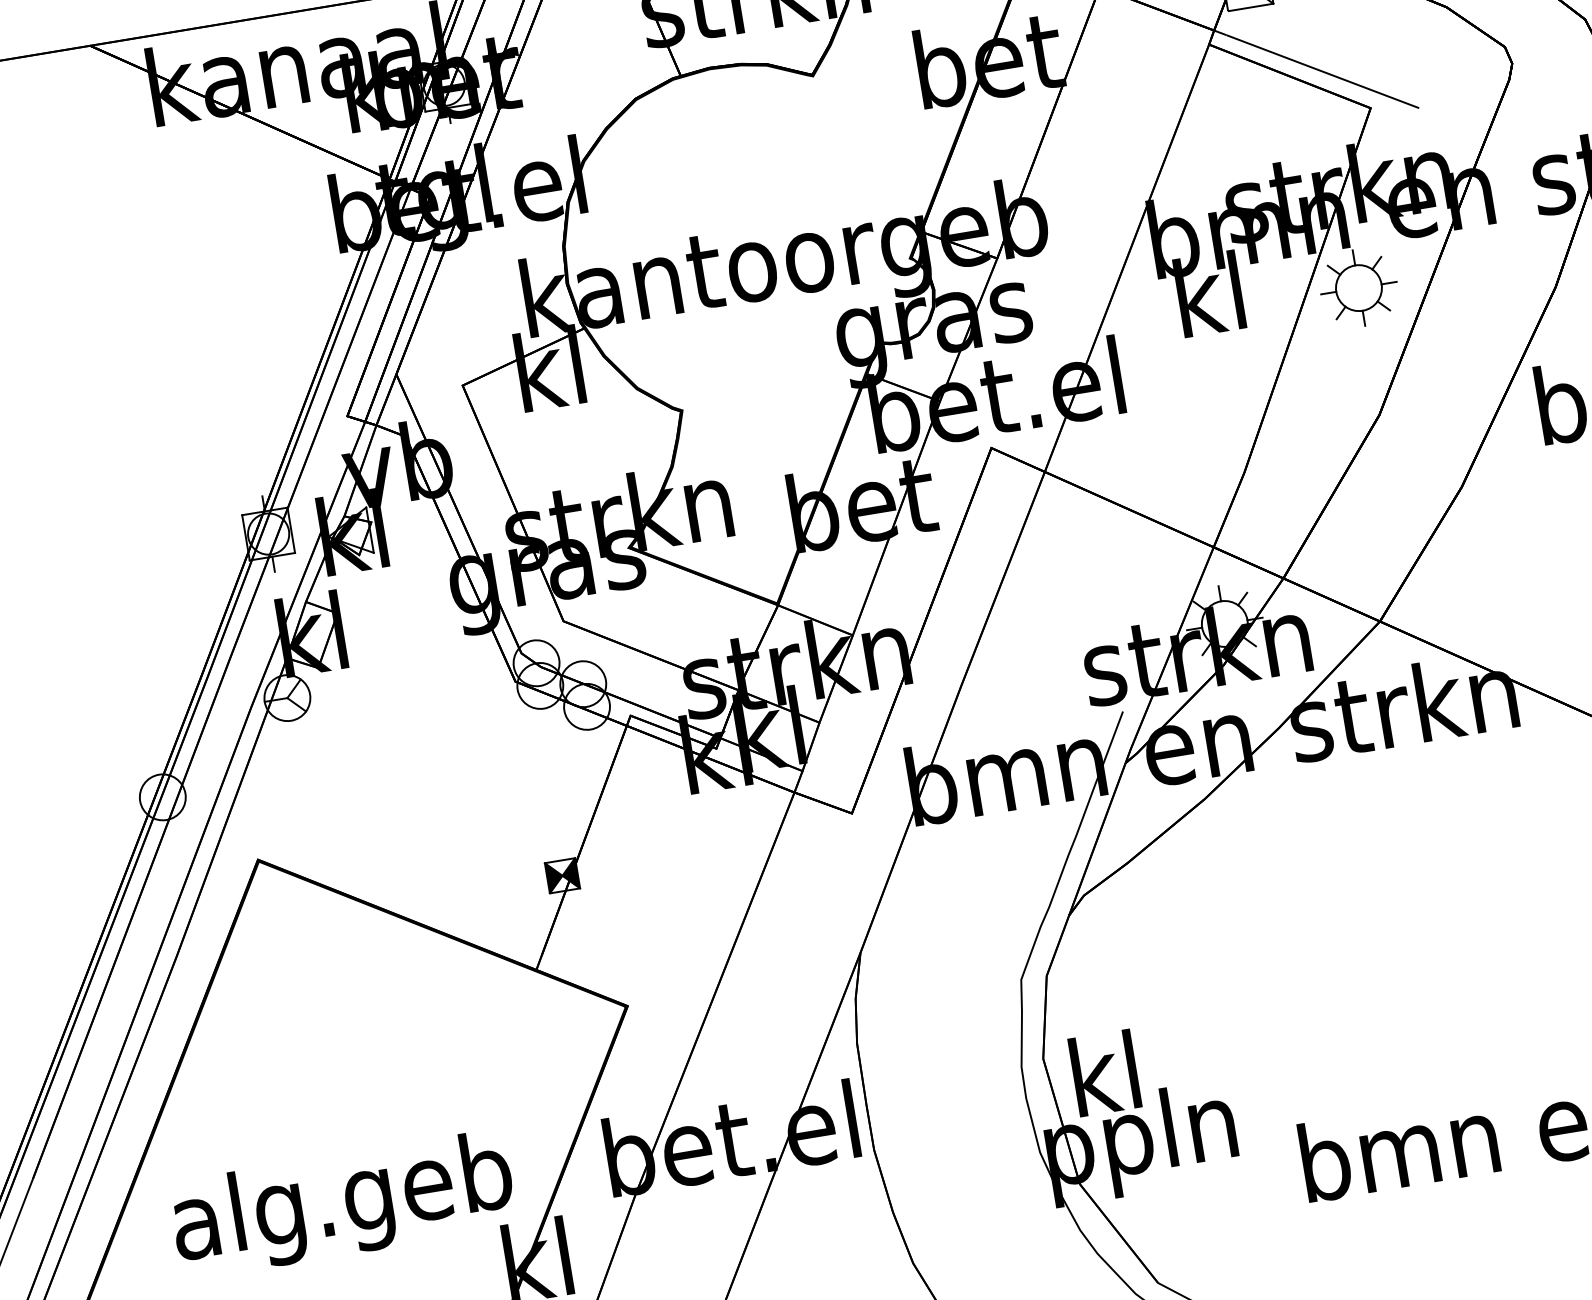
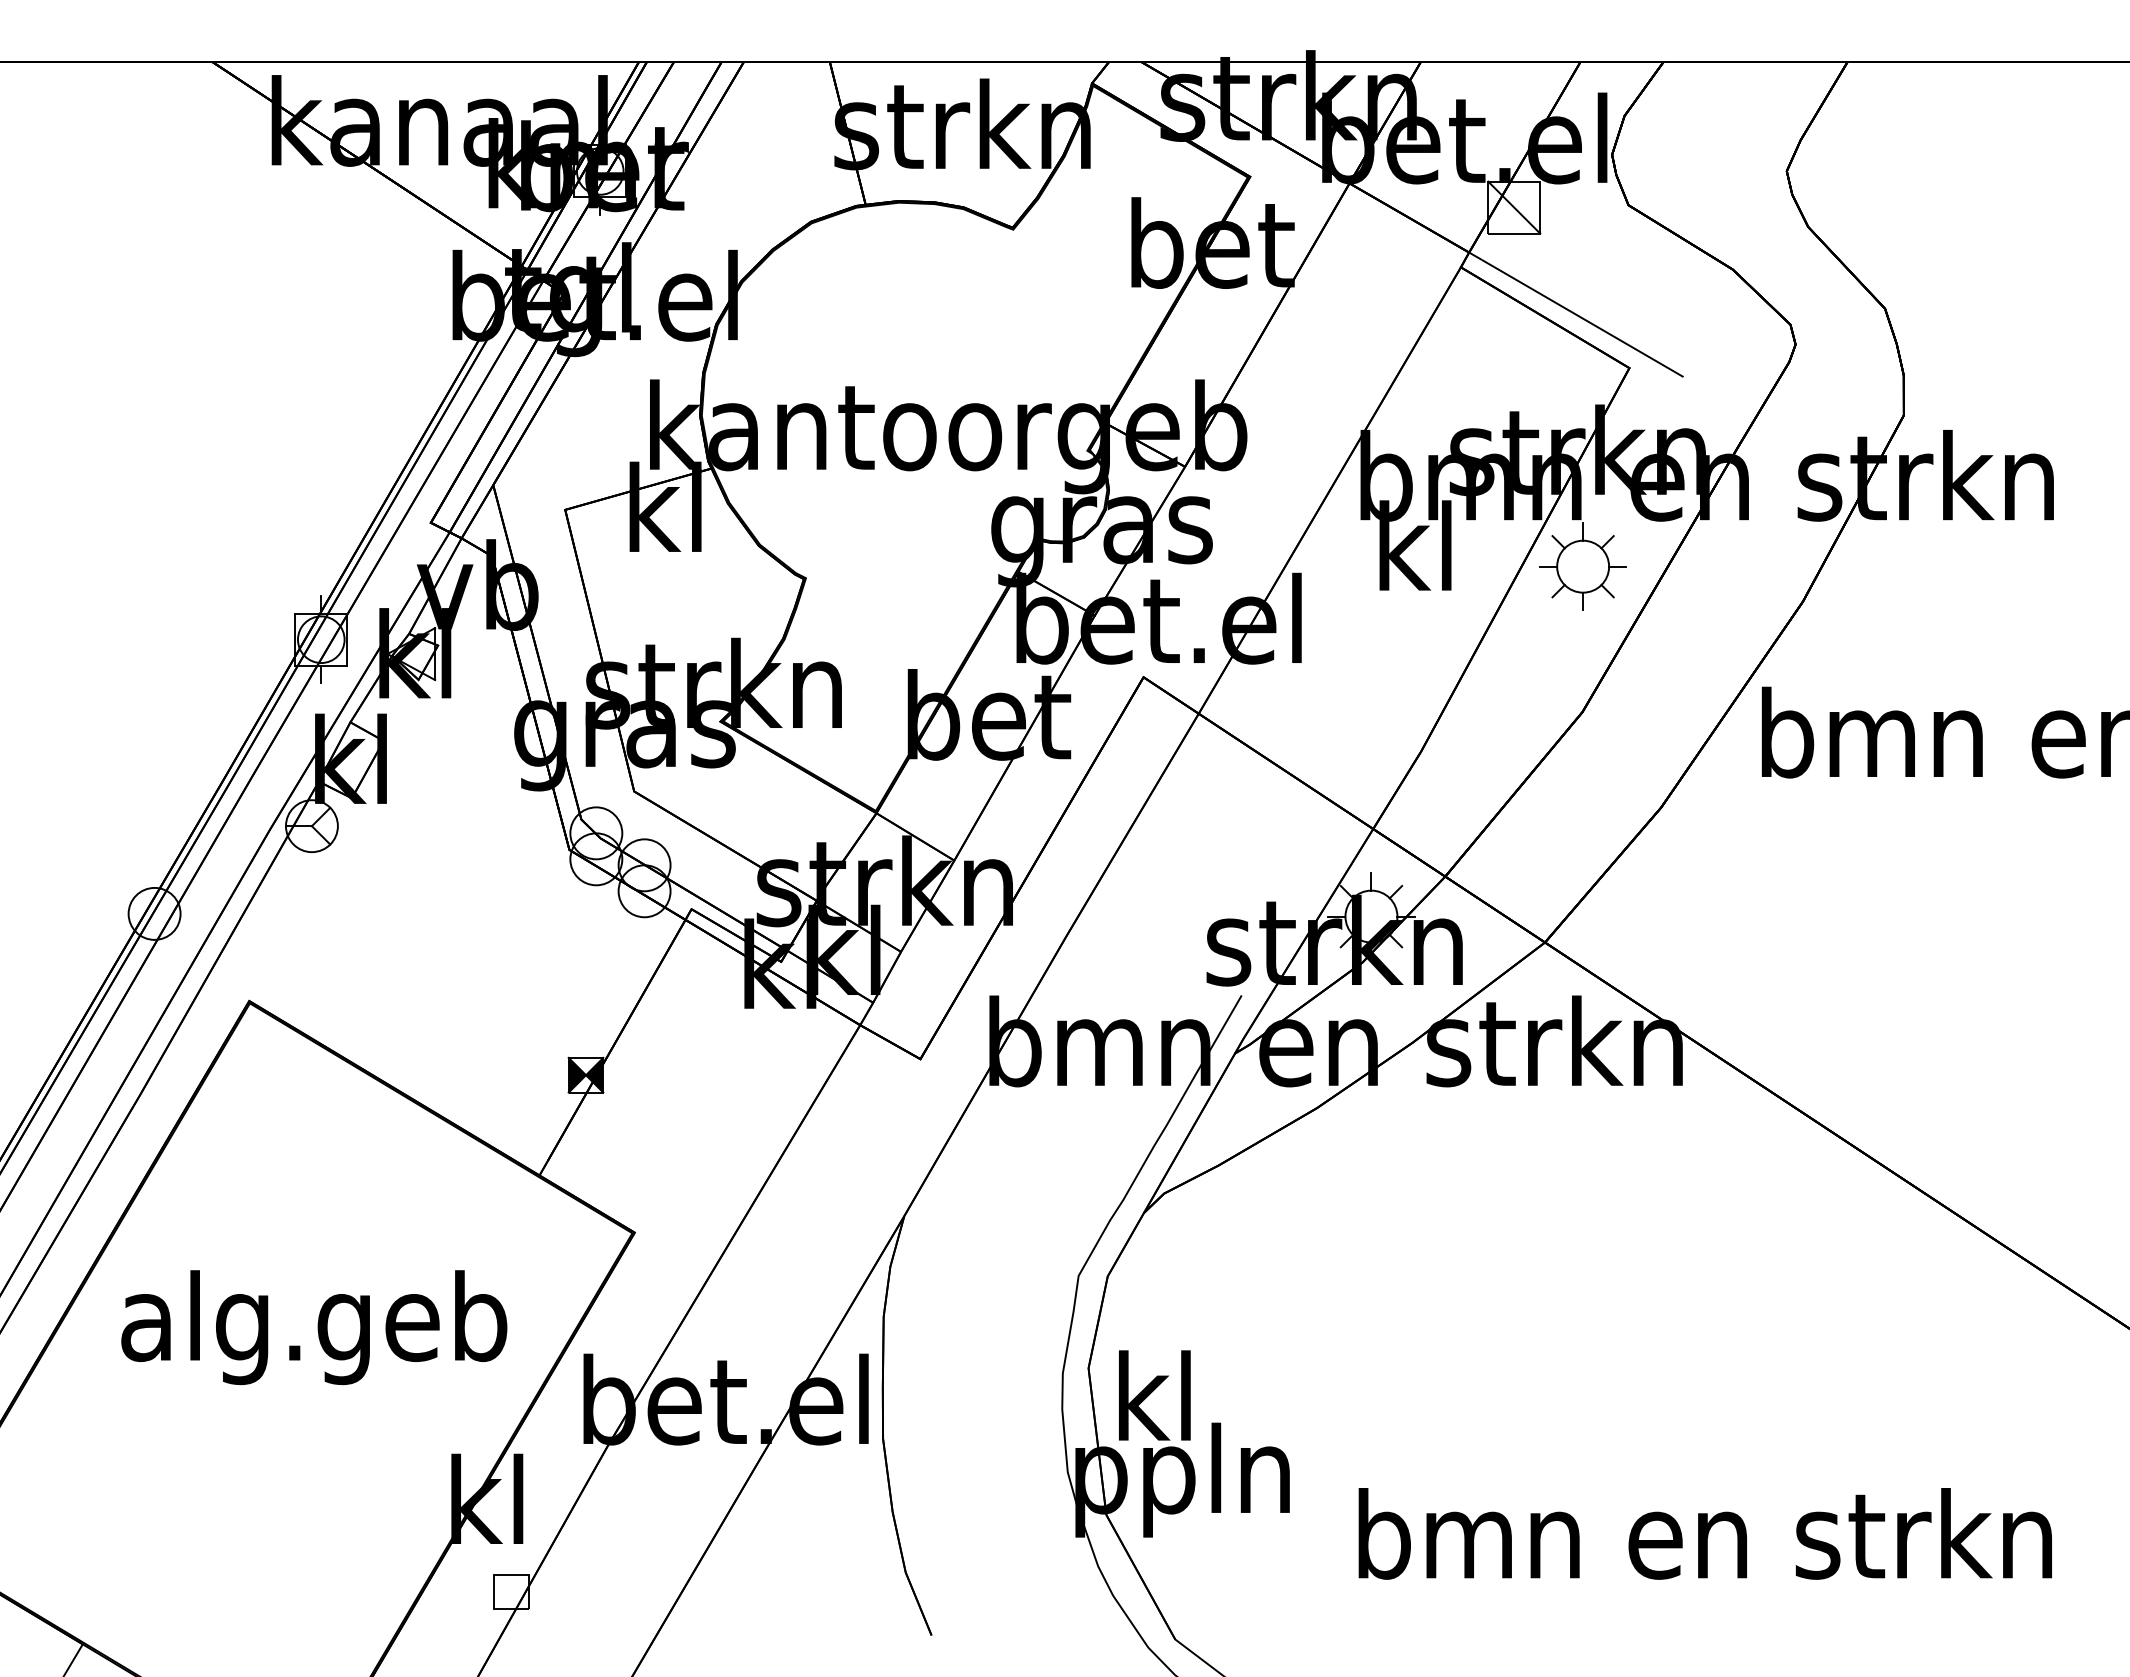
text: (343, 1204) -> (314, 1327), moved

